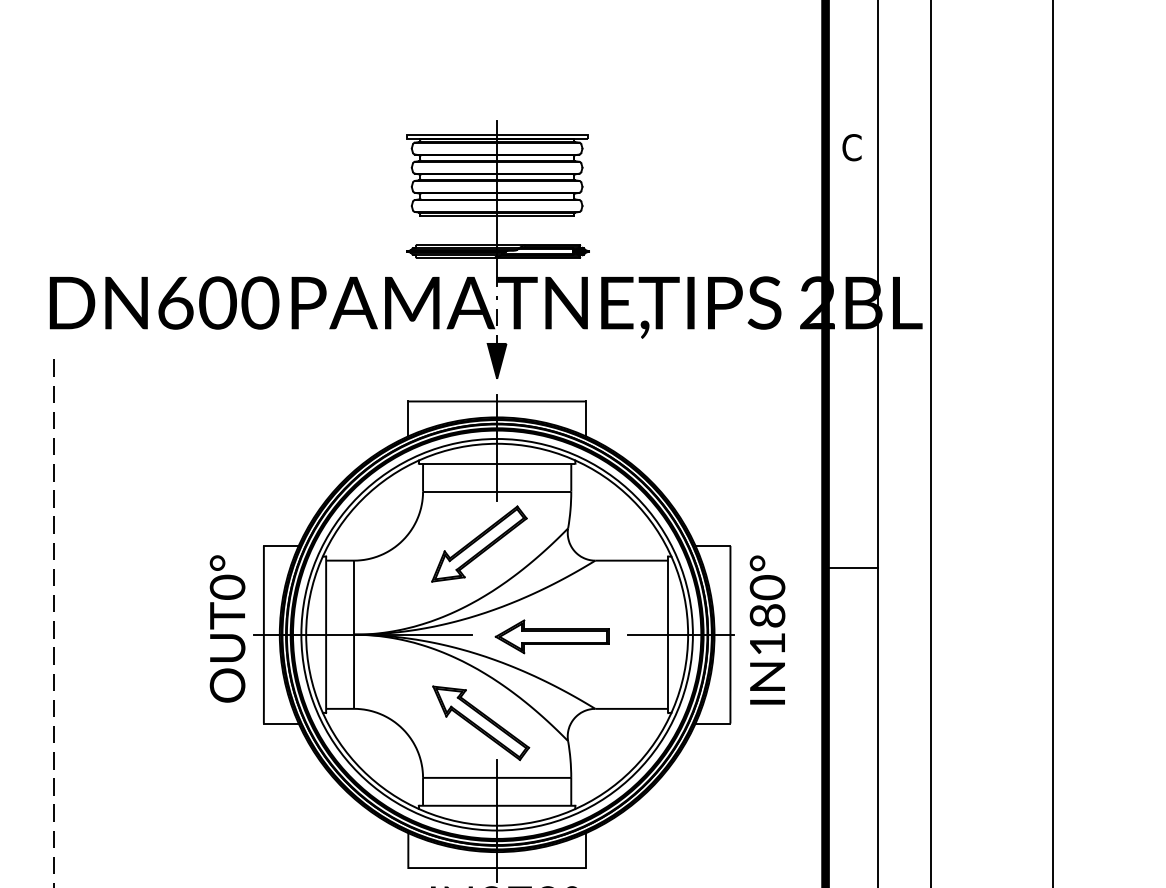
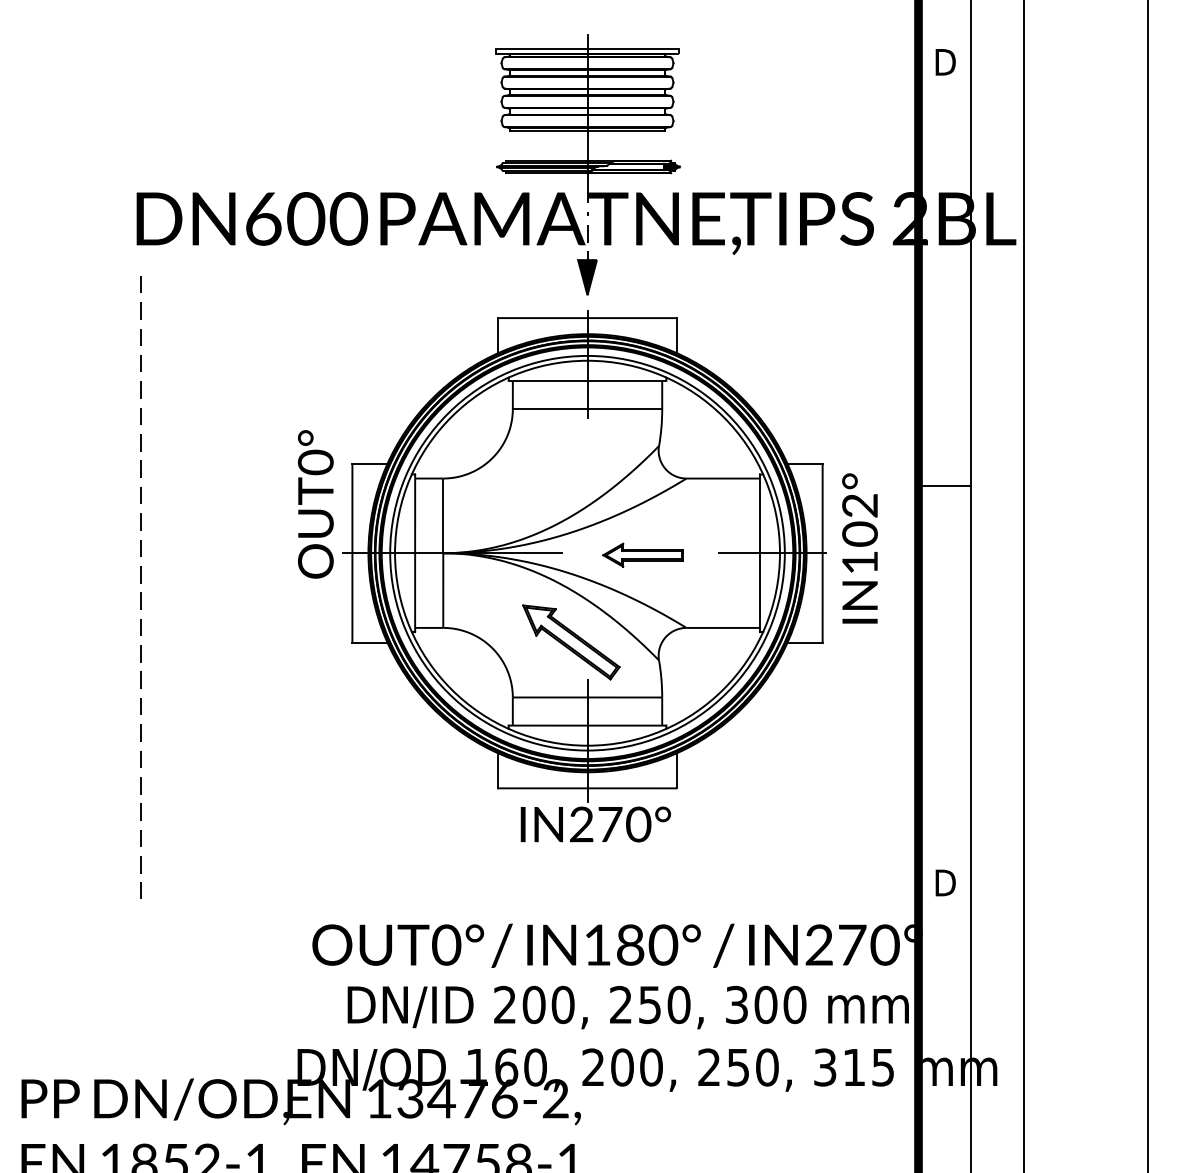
text: (852, 147) -> (945, 62), C -> D
part: (479, 543) -> (569, 461), removed
text: (767, 601) -> (859, 519), IN180° -> IN102°
text: (227, 629) -> (315, 504), moved
part: (551, 636) -> (642, 554), size x0.7

